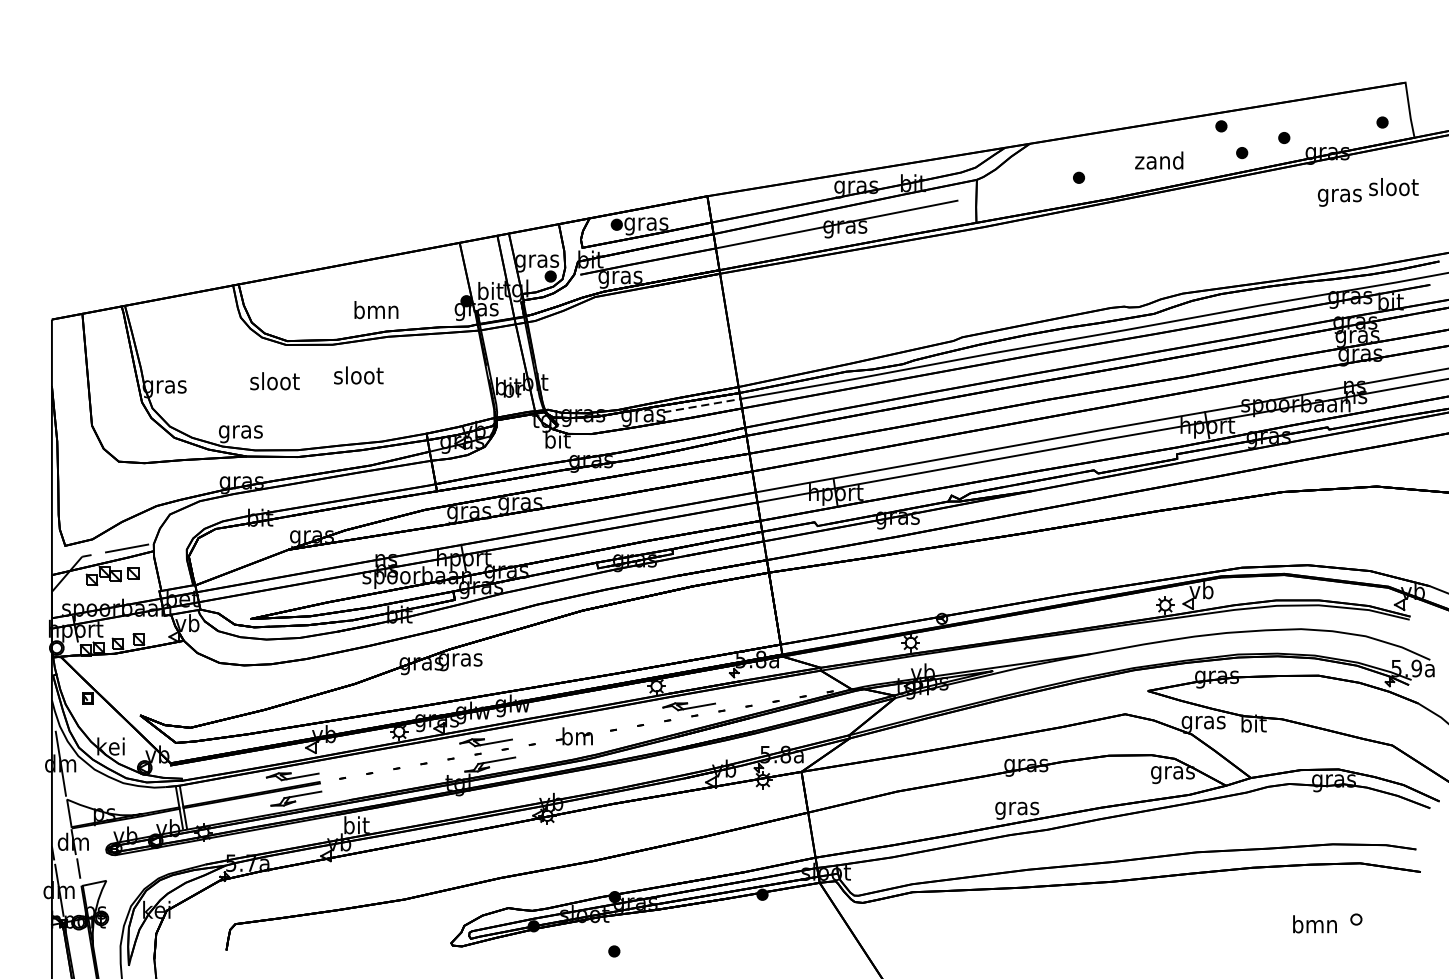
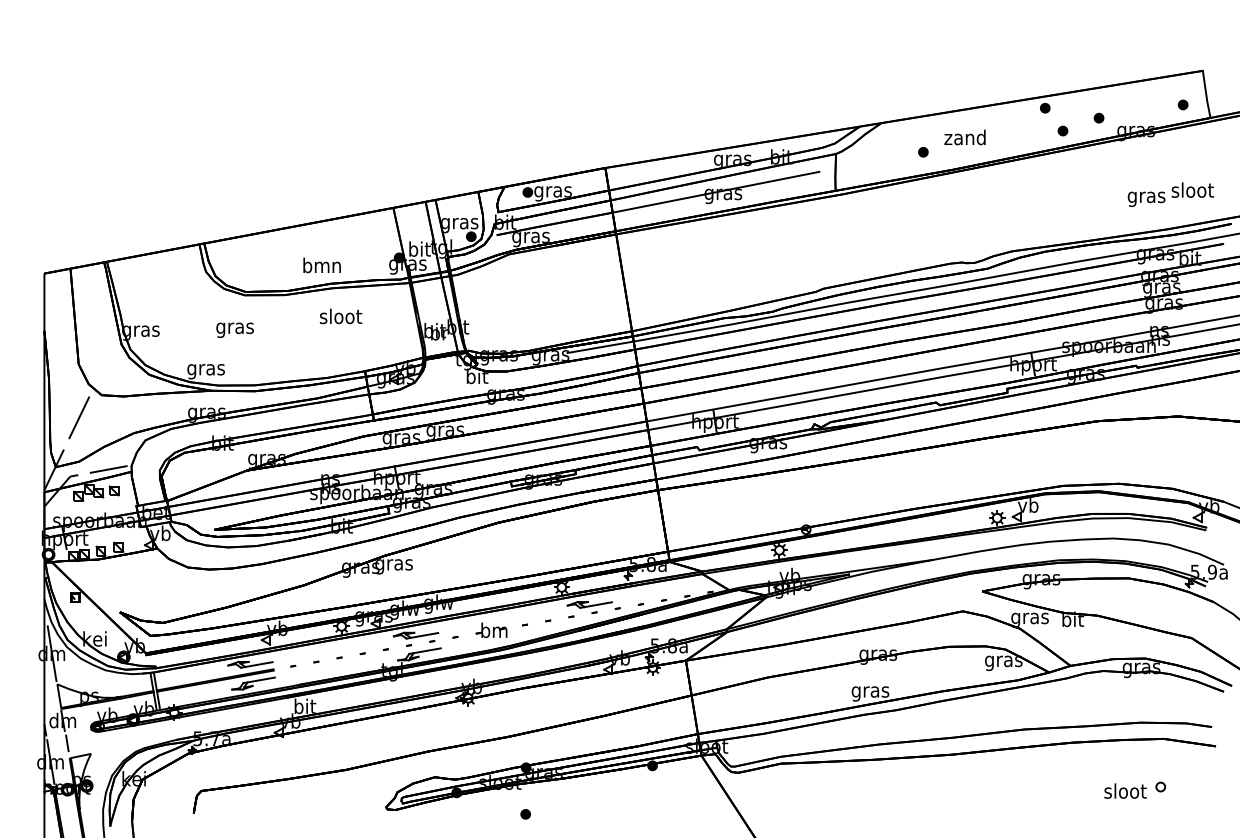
text: (1158, 160) -> (964, 137), moved
text: (1367, 192) -> (1170, 194), moved
text: (358, 375) -> (340, 316), moved
text: (275, 382) -> (235, 327), sloot -> gras
line: (701, 405) -> (600, 347), dashed -> solid
line: (77, 518) -> (66, 443), added
text: (1315, 923) -> (1125, 790), bmn -> sloot

